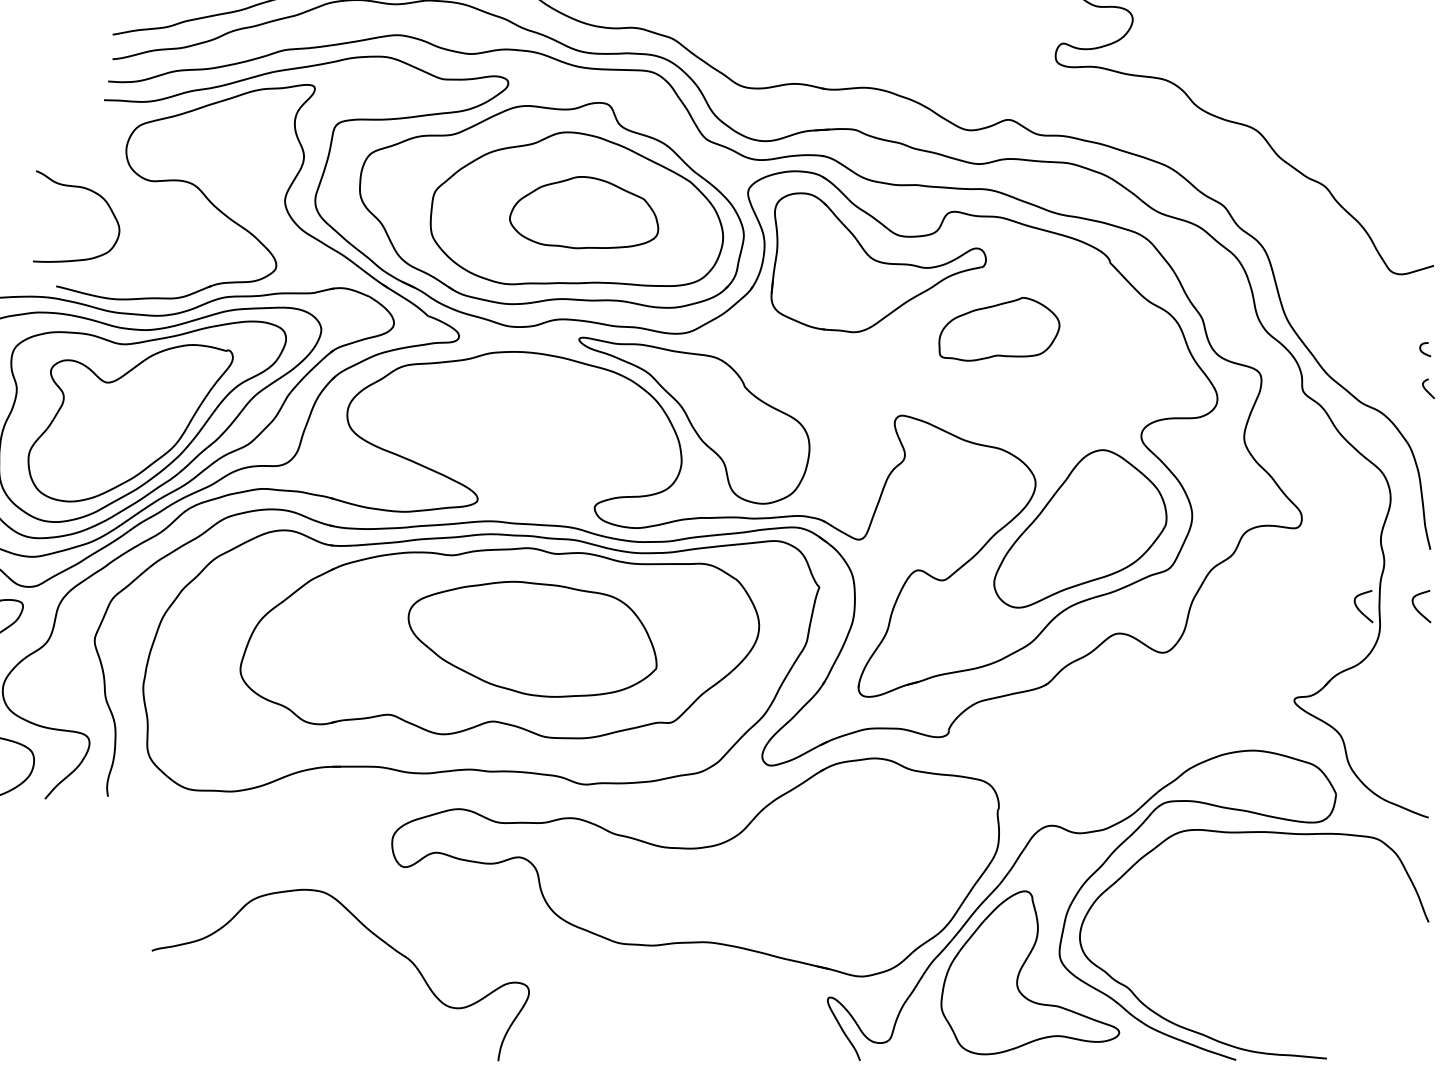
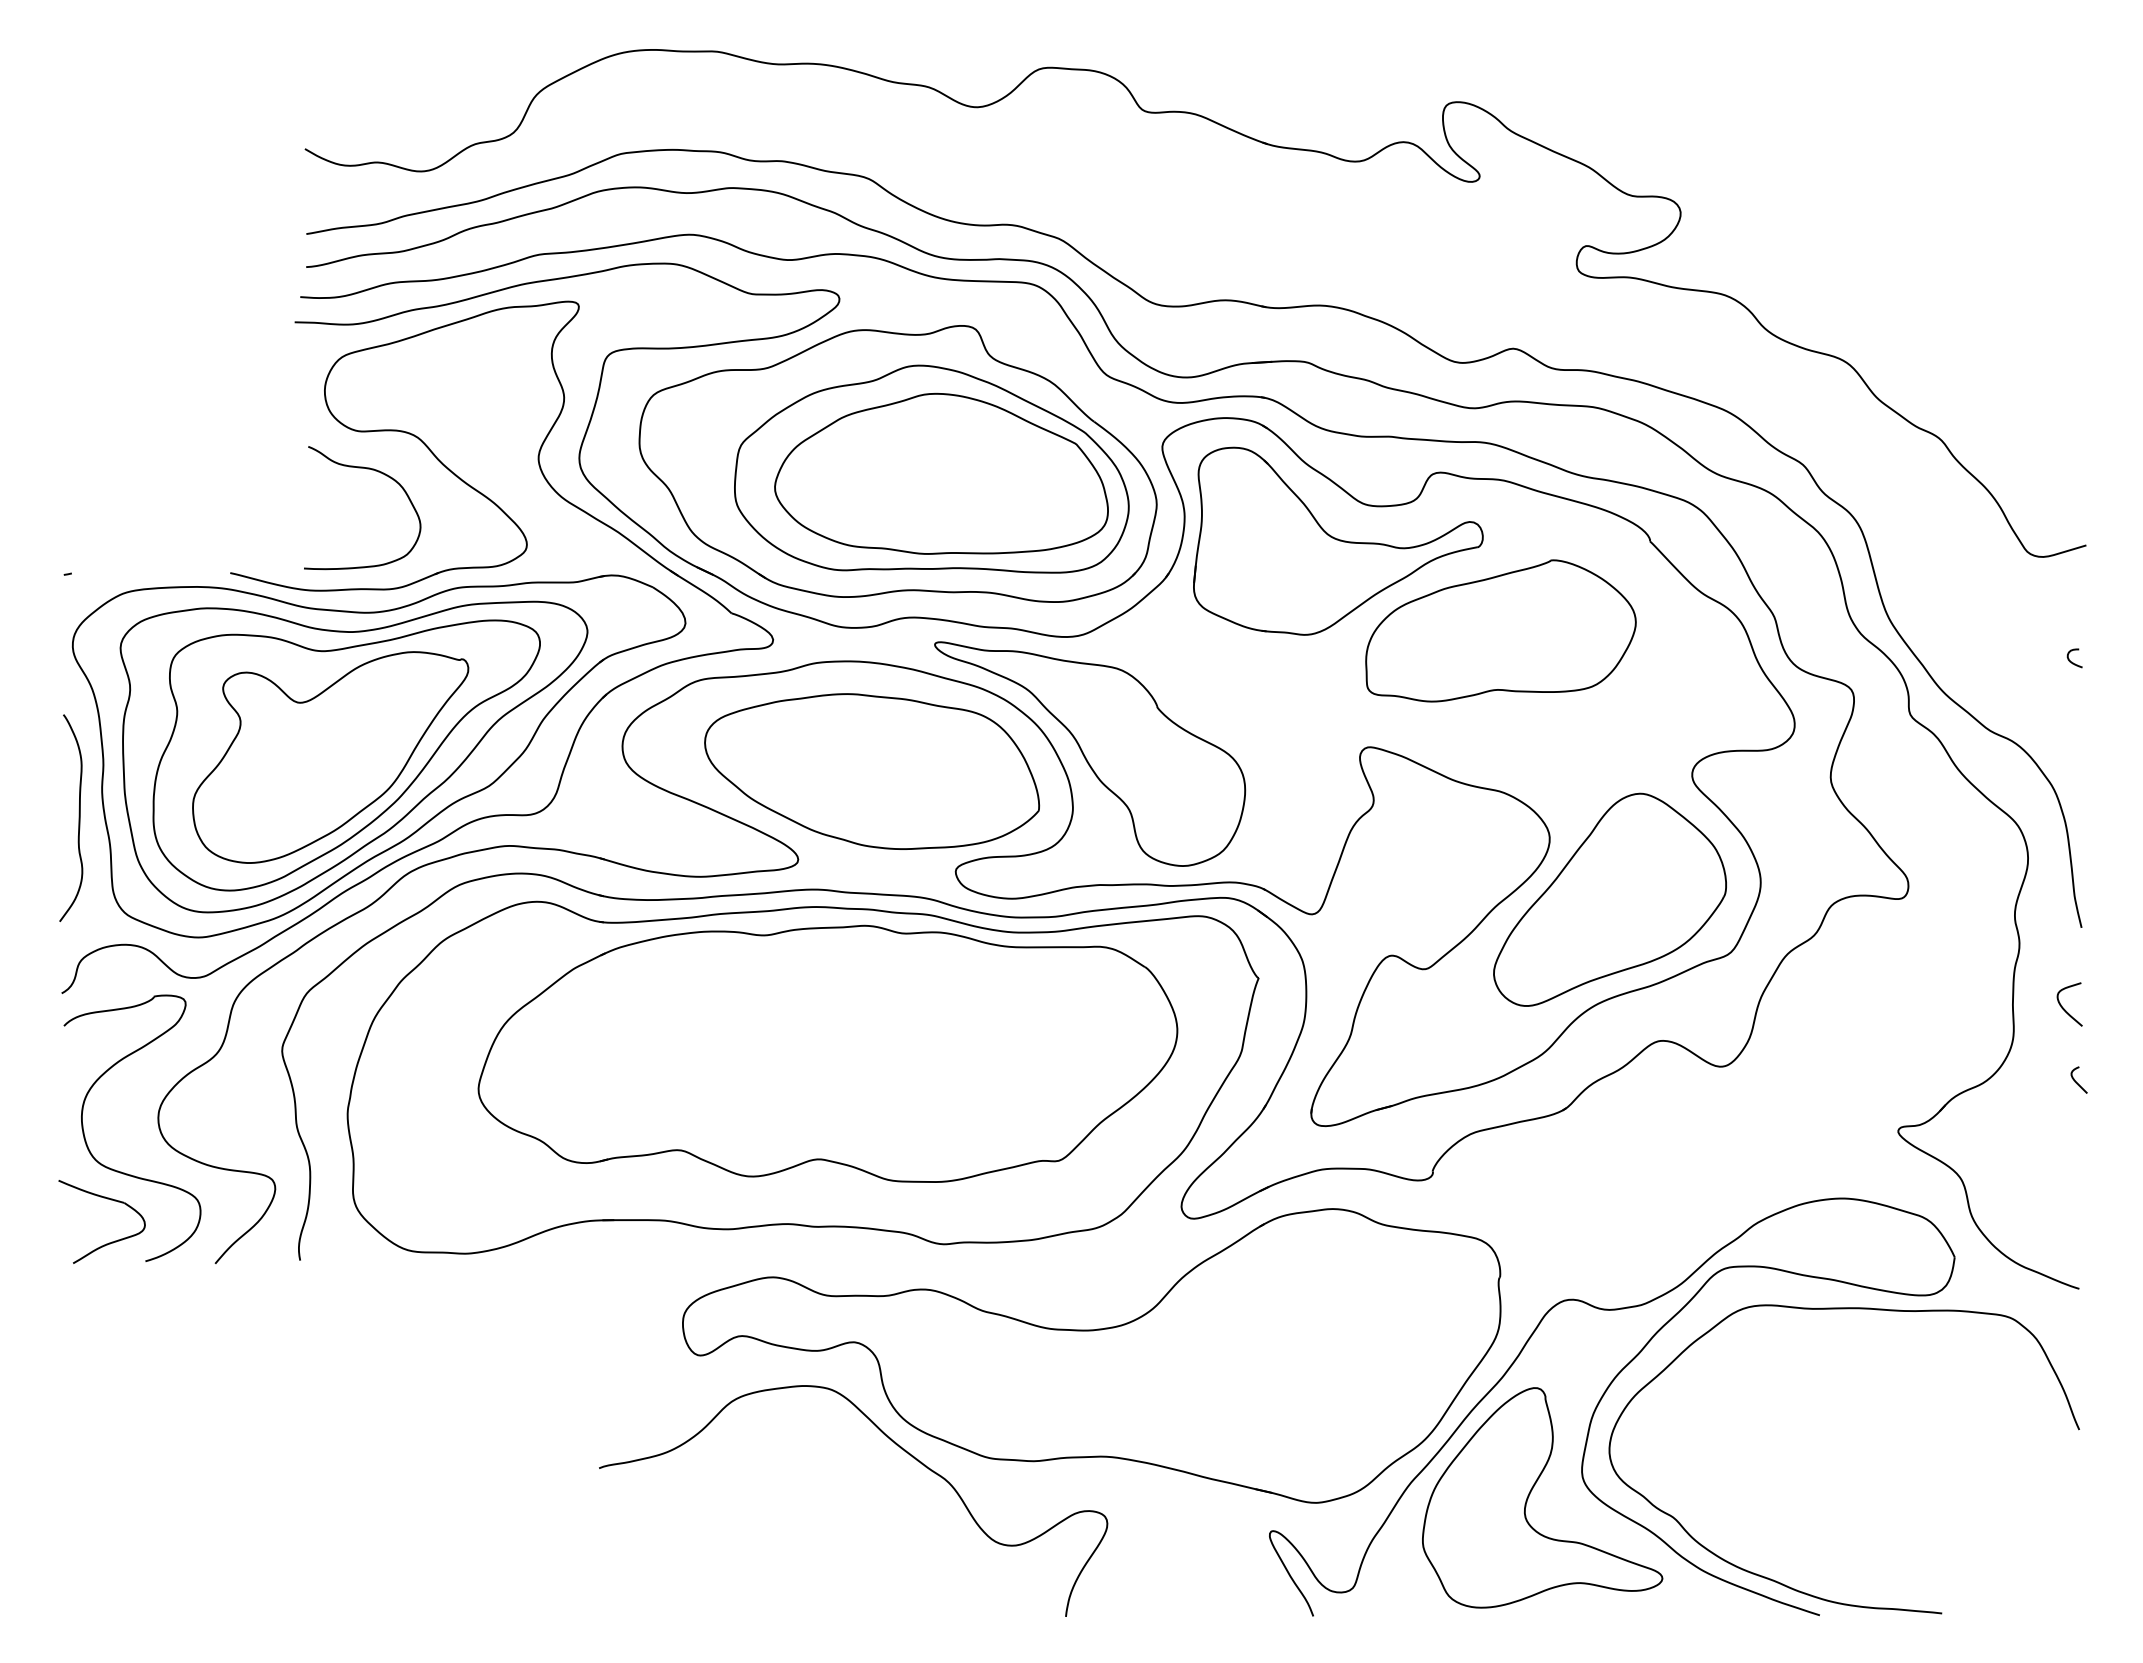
curve: (79, 187) -> (366, 469), moved
part: (584, 212) -> (941, 473), size x1.67
part: (999, 328) -> (1500, 630), size x1.67
curve: (1426, 389) -> (2076, 1081), moved
curve: (1359, 609) -> (1986, 1008), removed
part: (532, 639) -> (872, 771), moved
curve: (372, 933) -> (896, 1445), moved

